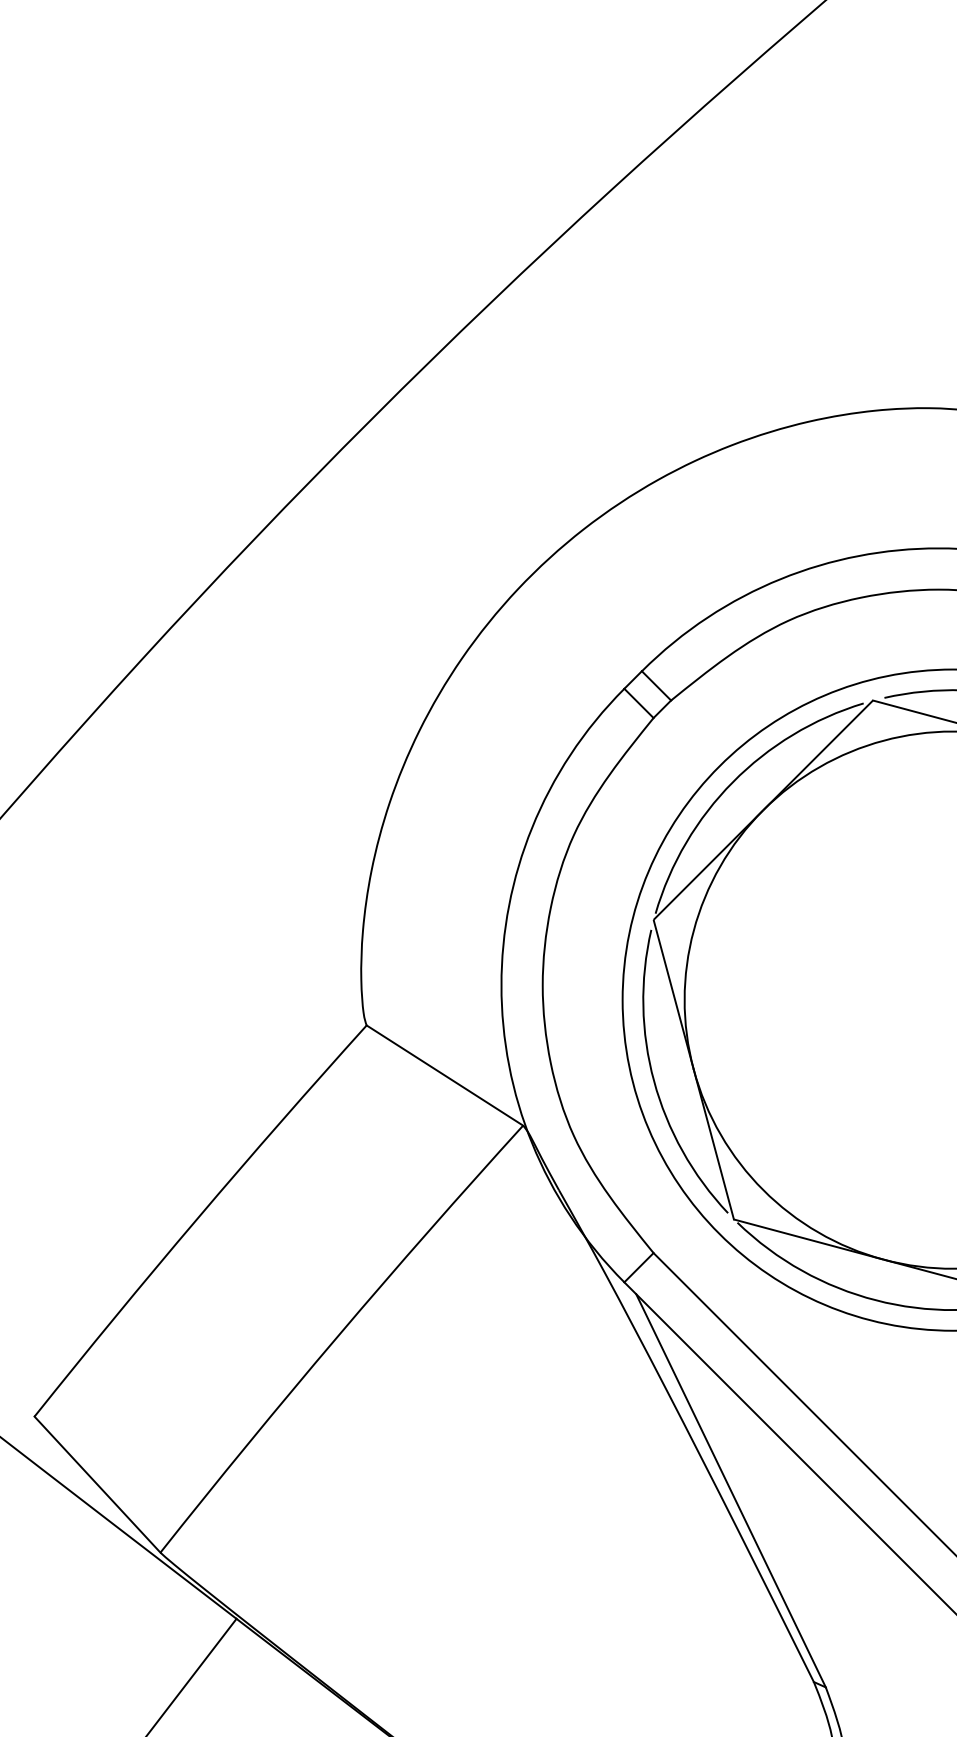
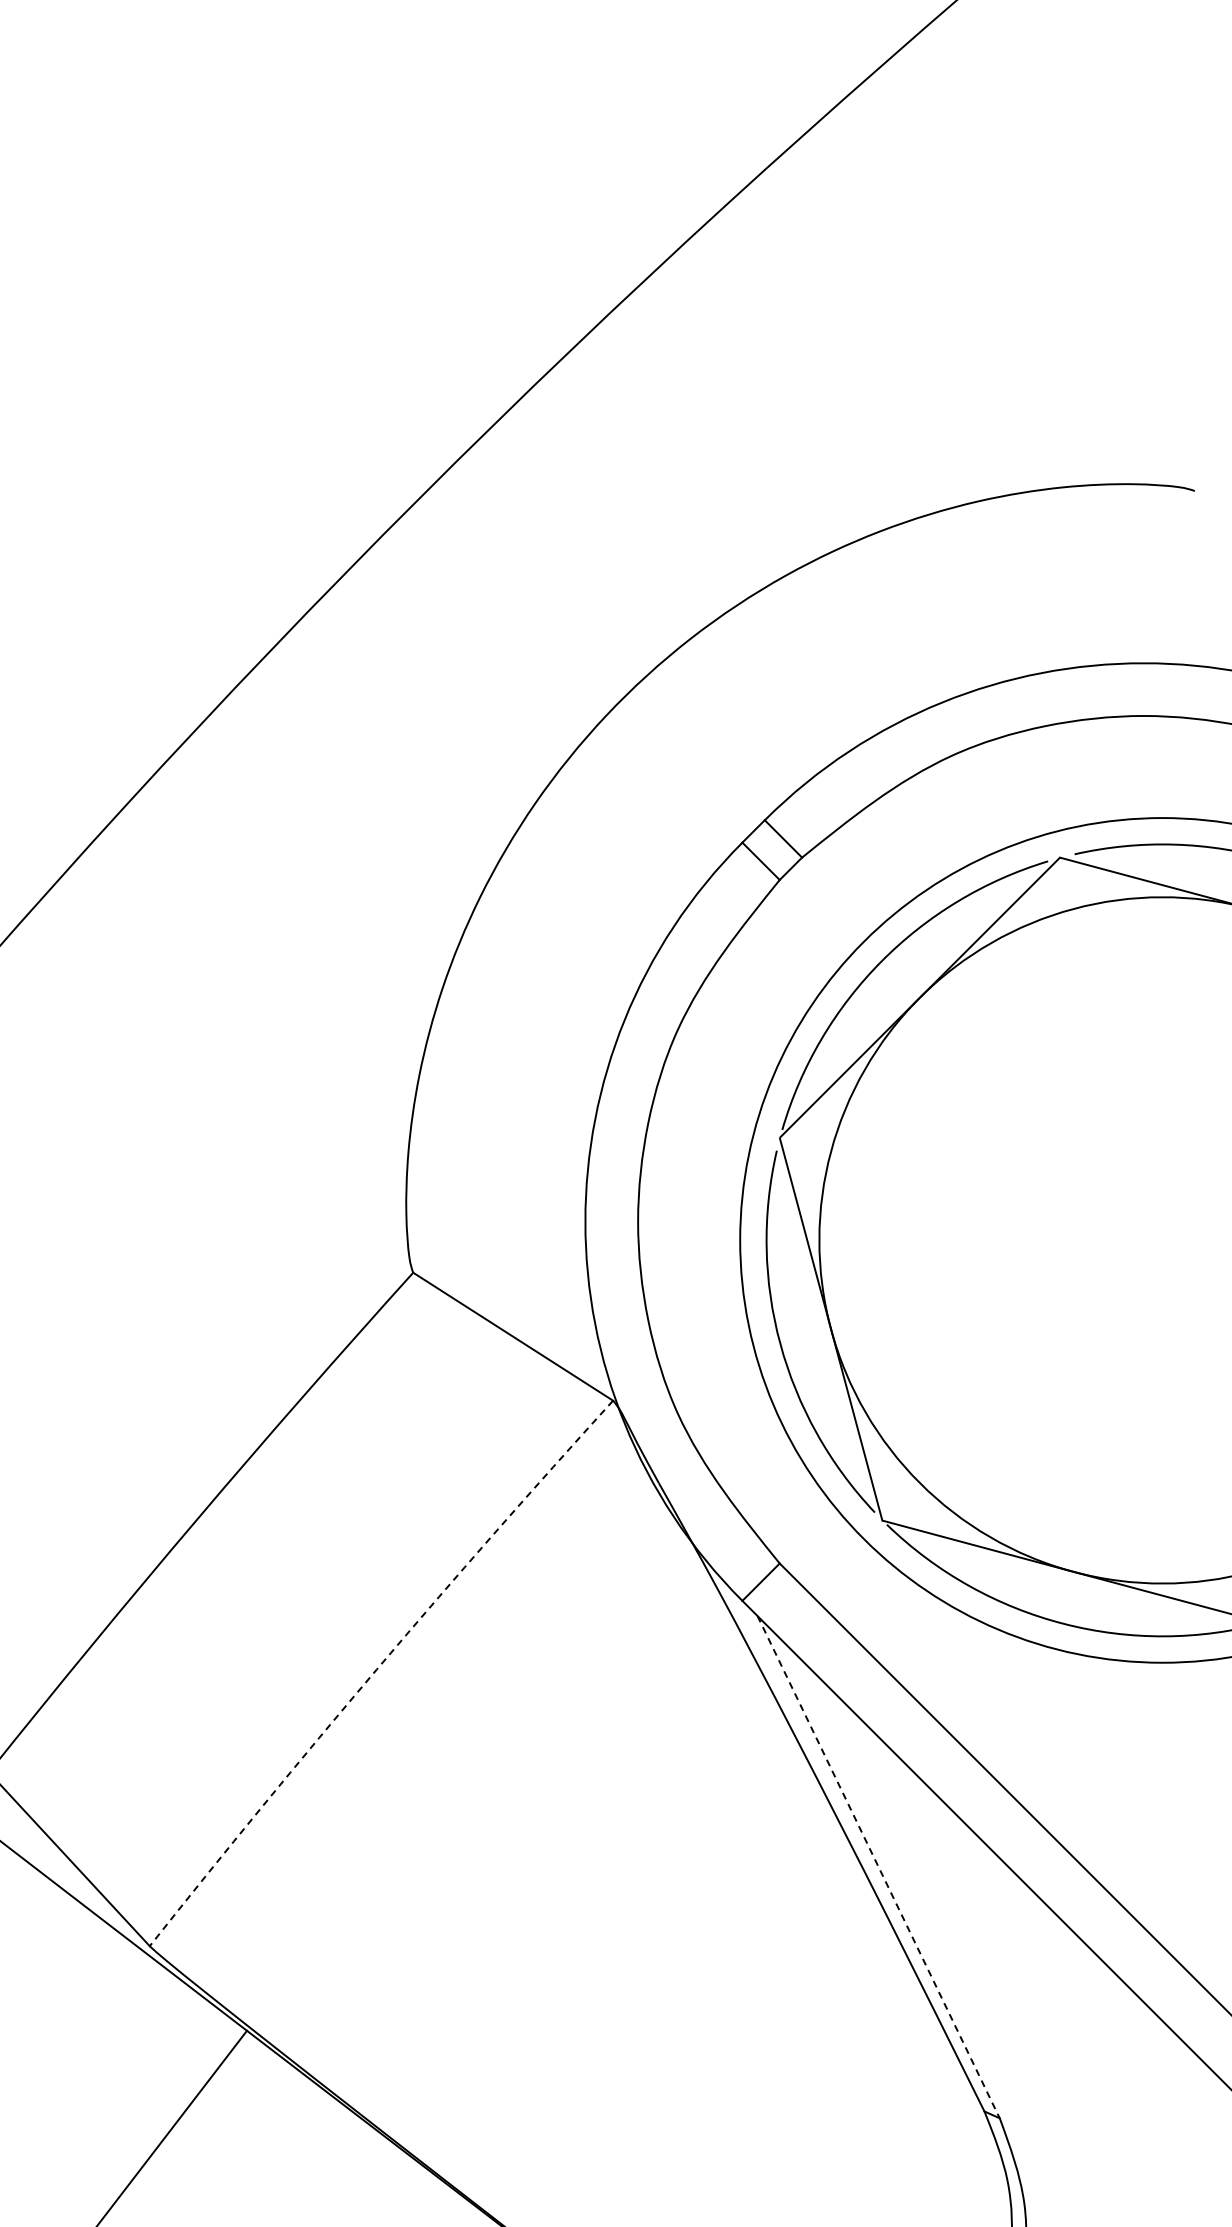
arc: (337, 1336) -> (376, 1669), solid -> dashed
line: (730, 1491) -> (878, 1867), solid -> dashed

